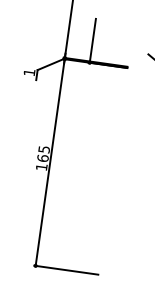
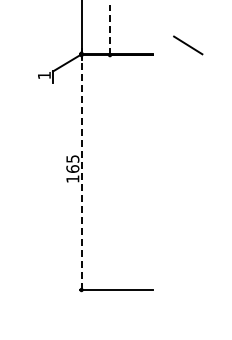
line: (93, 41) -> (110, 30), solid -> dashed
line: (50, 162) -> (81, 172), solid -> dashed

